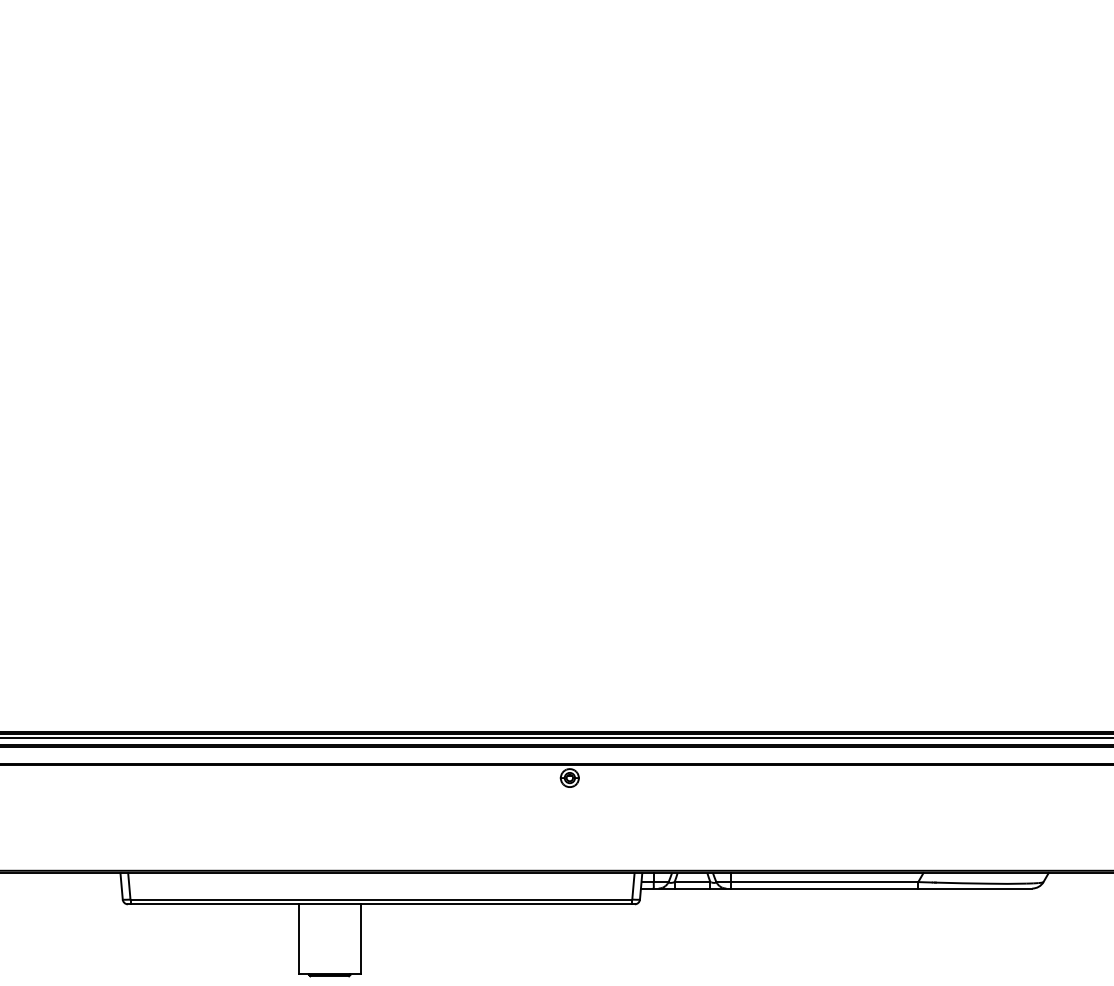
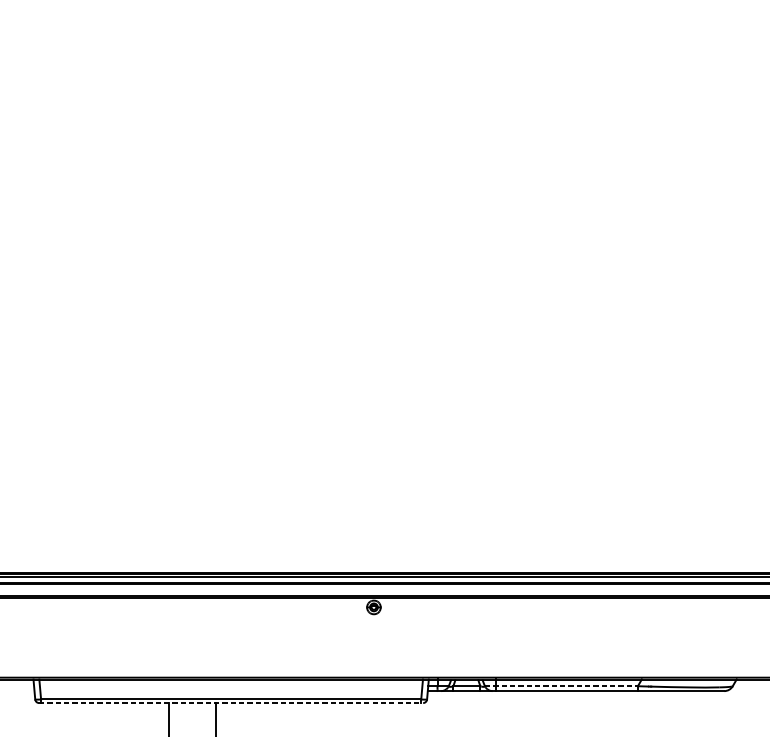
line: (817, 882) -> (561, 686), solid -> dashed
line: (381, 904) -> (231, 703), solid -> dashed

